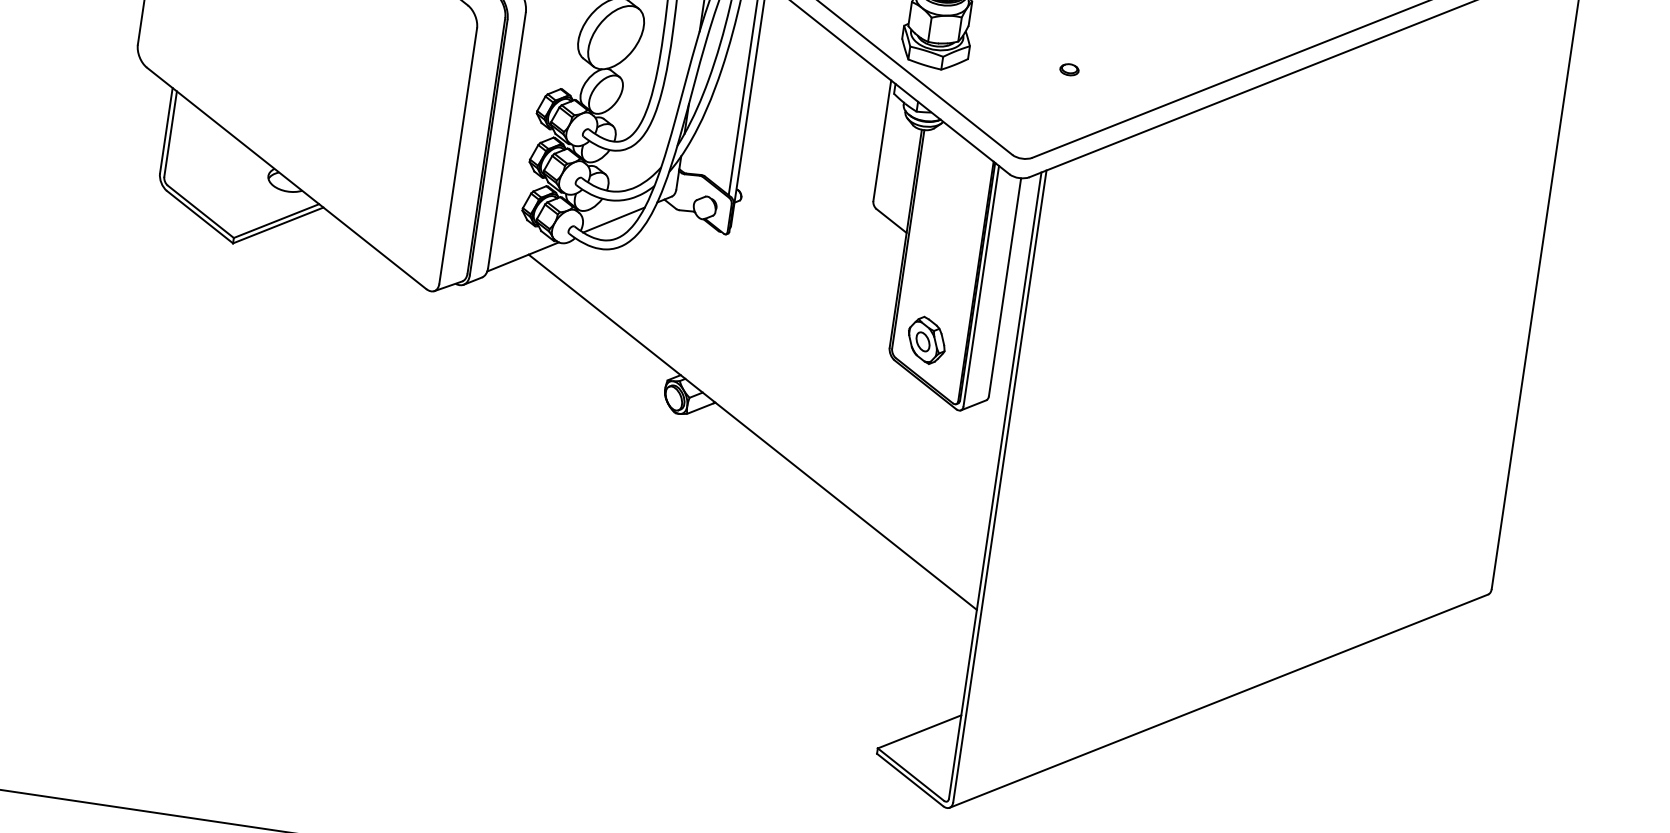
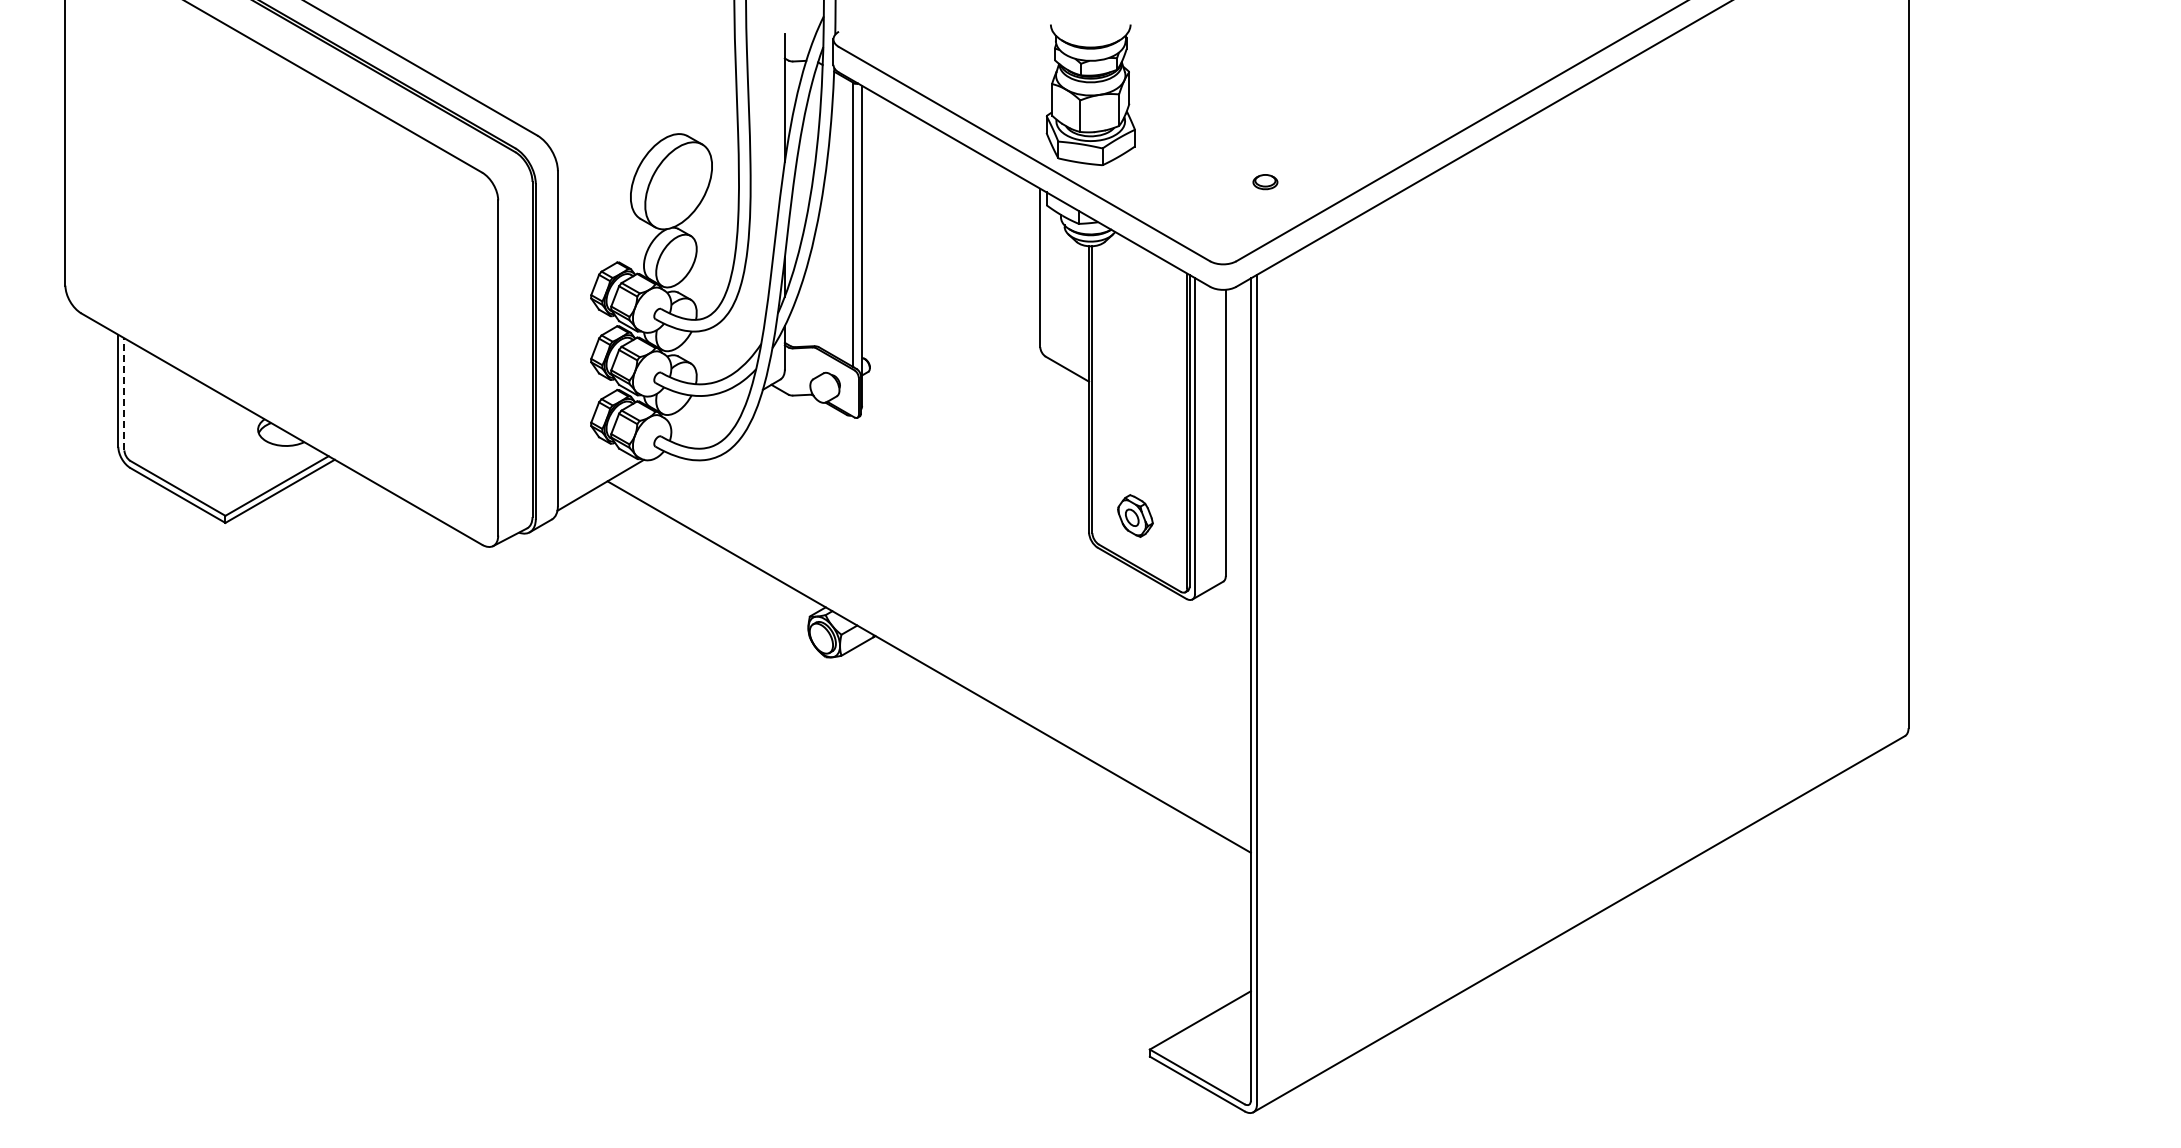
part: (1069, 70) -> (1265, 182), moved
line: (170, 133) -> (124, 393), solid -> dashed
line: (613, 219) -> (710, 420), removed
part: (926, 340) -> (1135, 515), size x0.7

